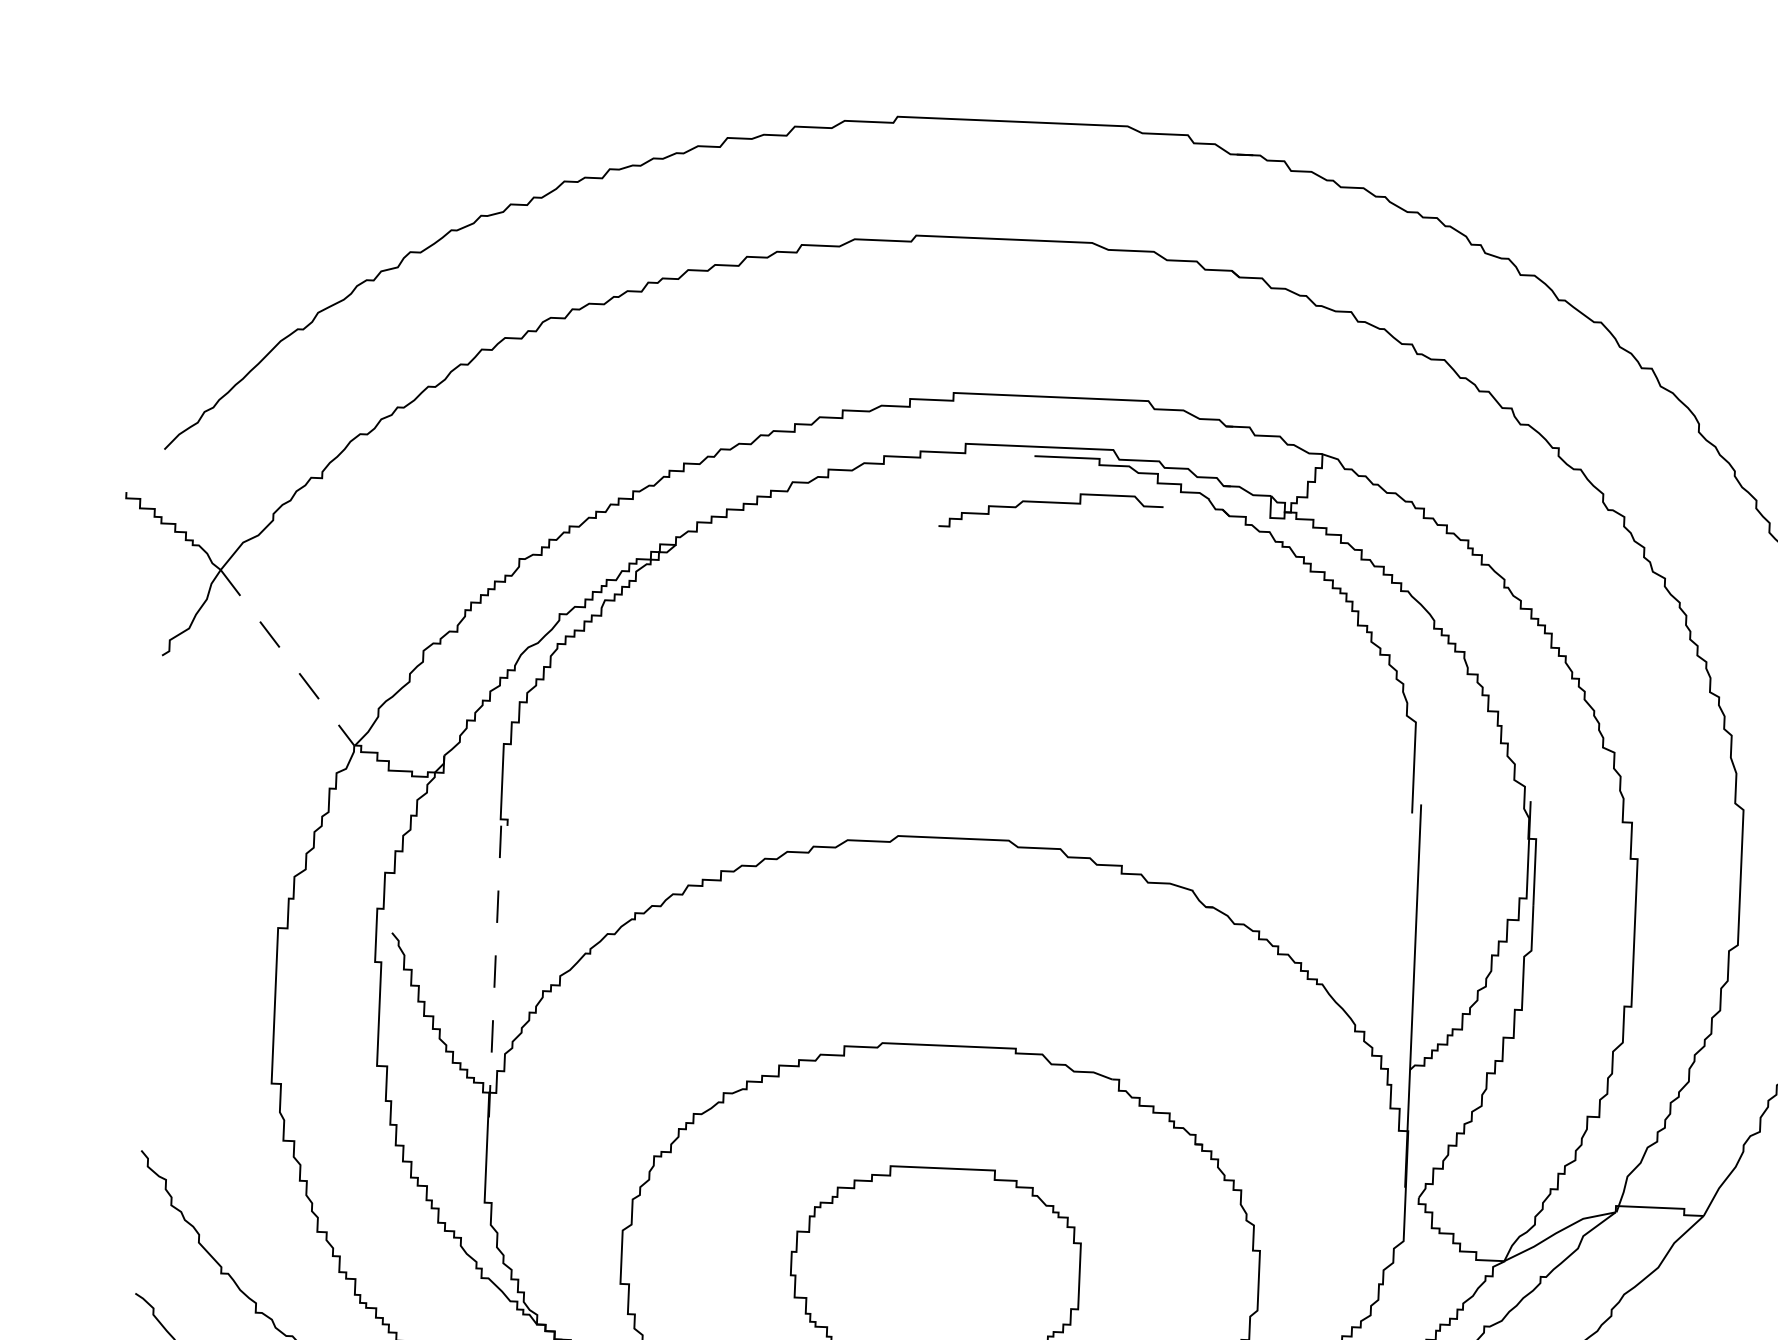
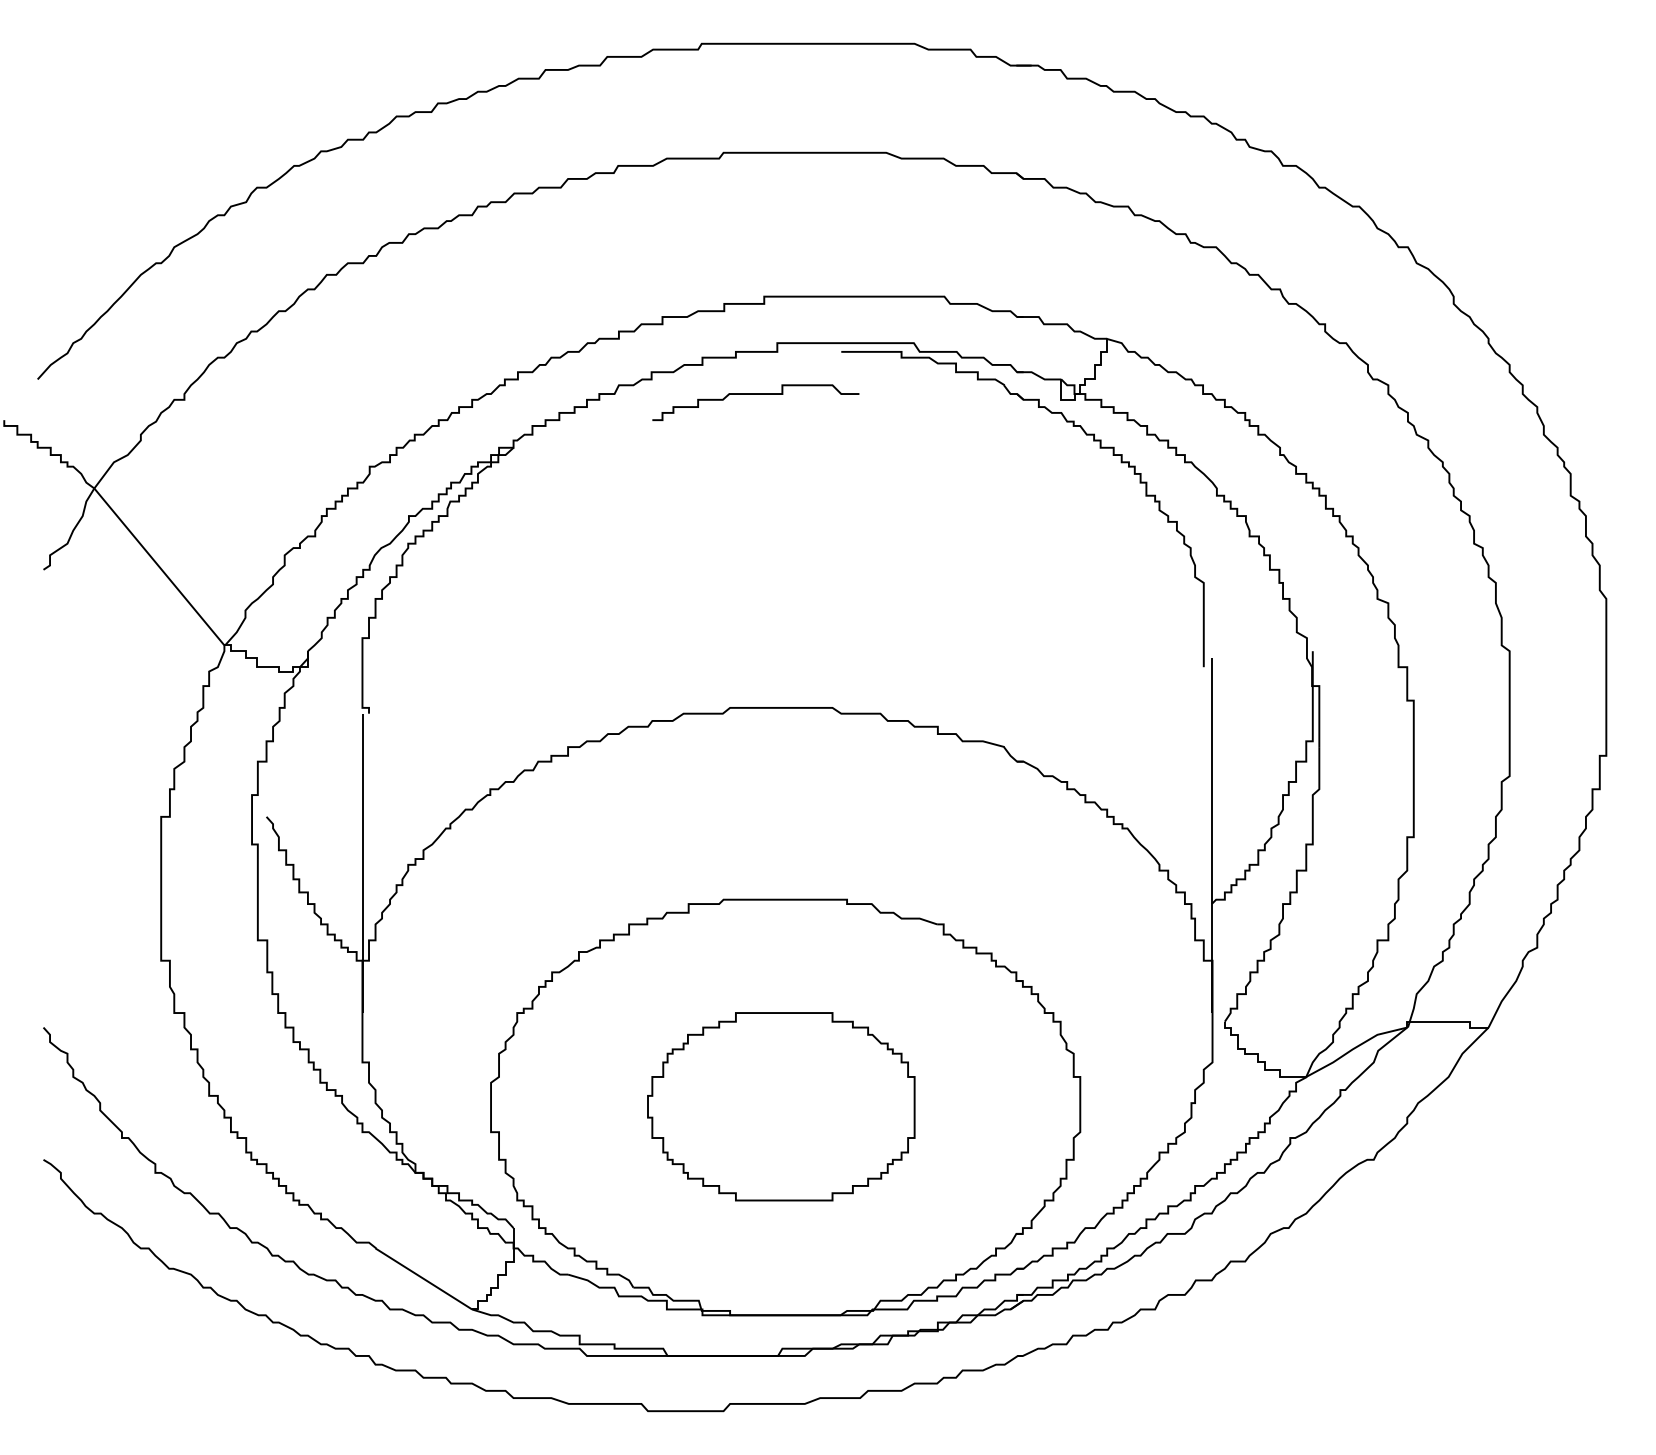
curve: (1051, 503) -> (755, 394), moved
line: (287, 657) -> (159, 566), dashed -> solid
line: (494, 987) -> (363, 863), dashed -> solid

